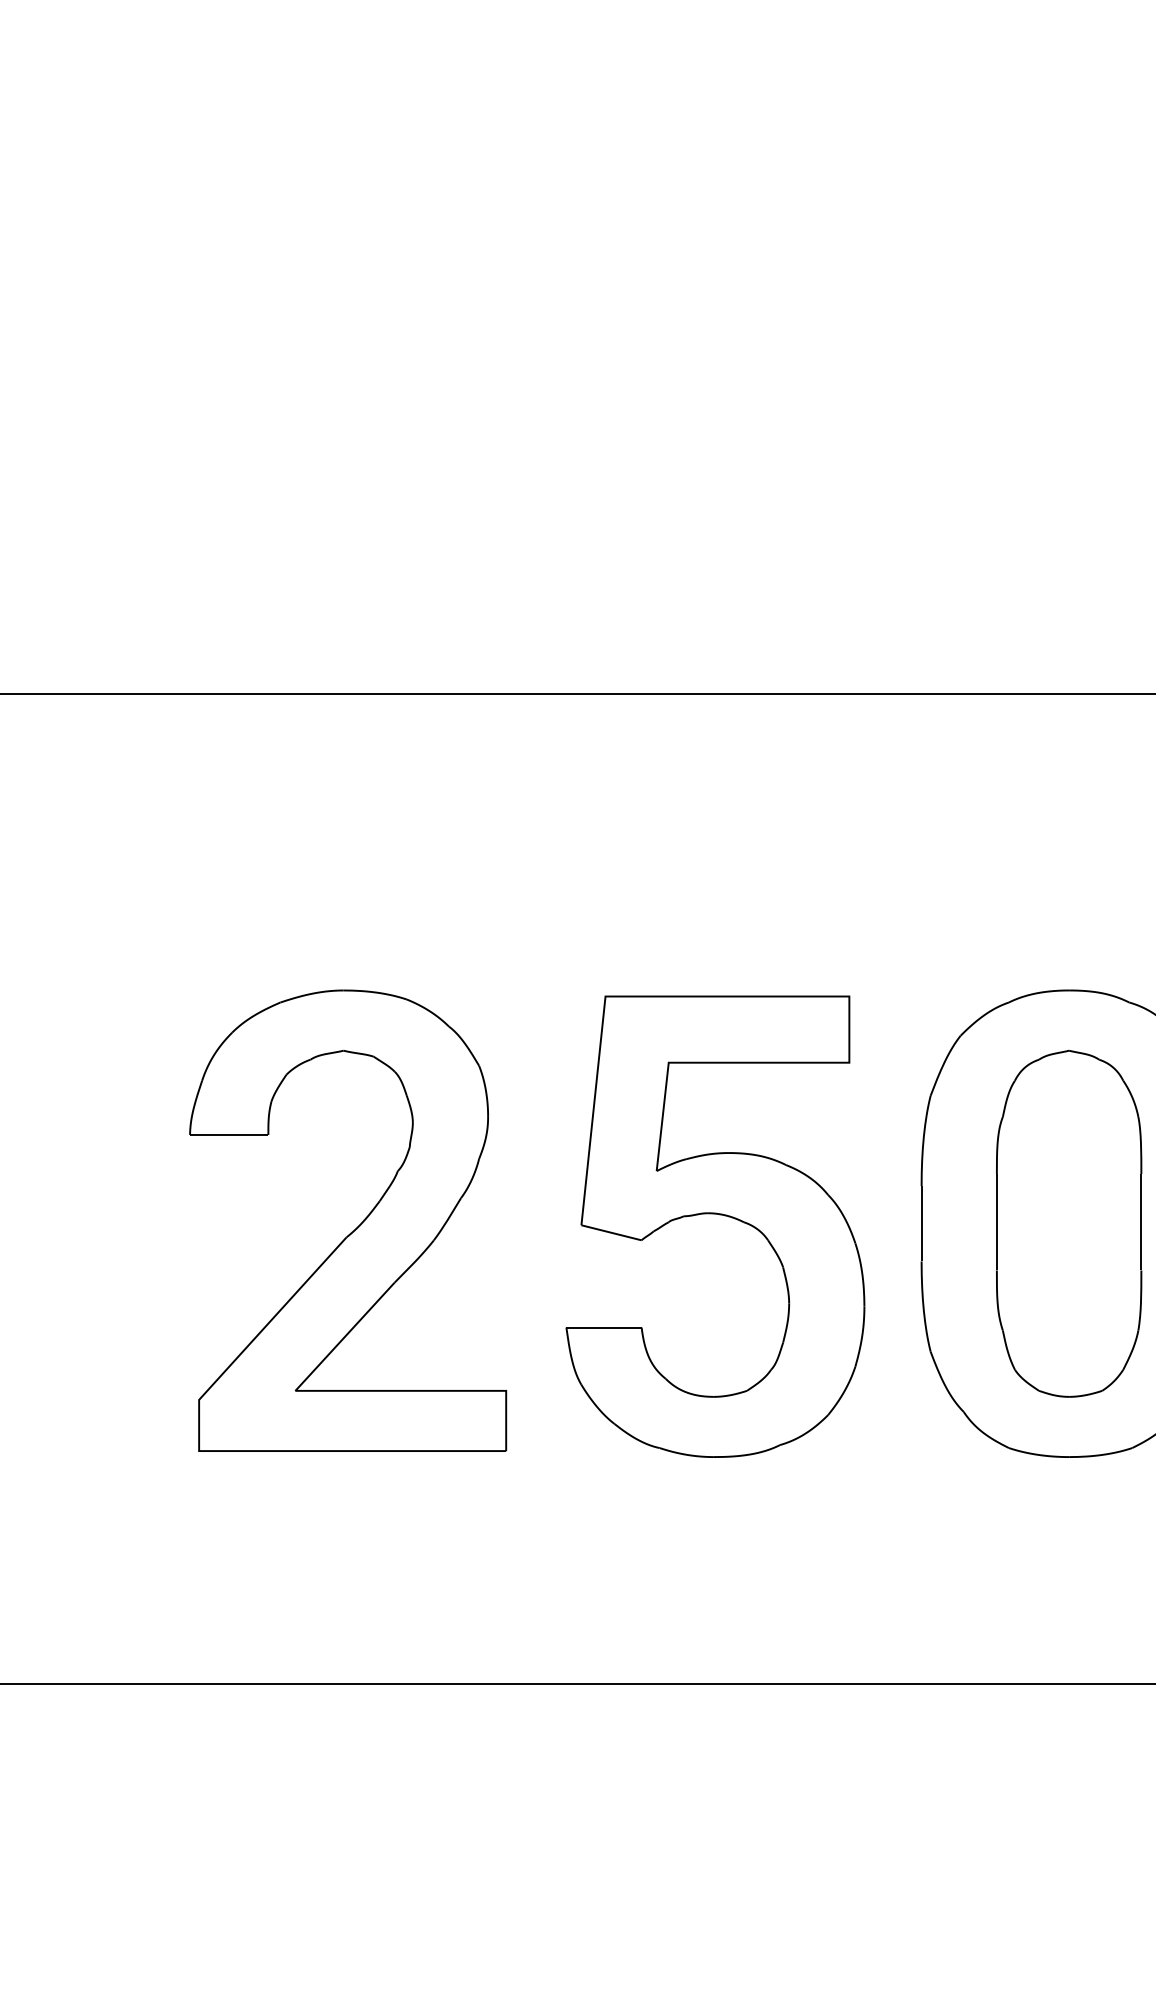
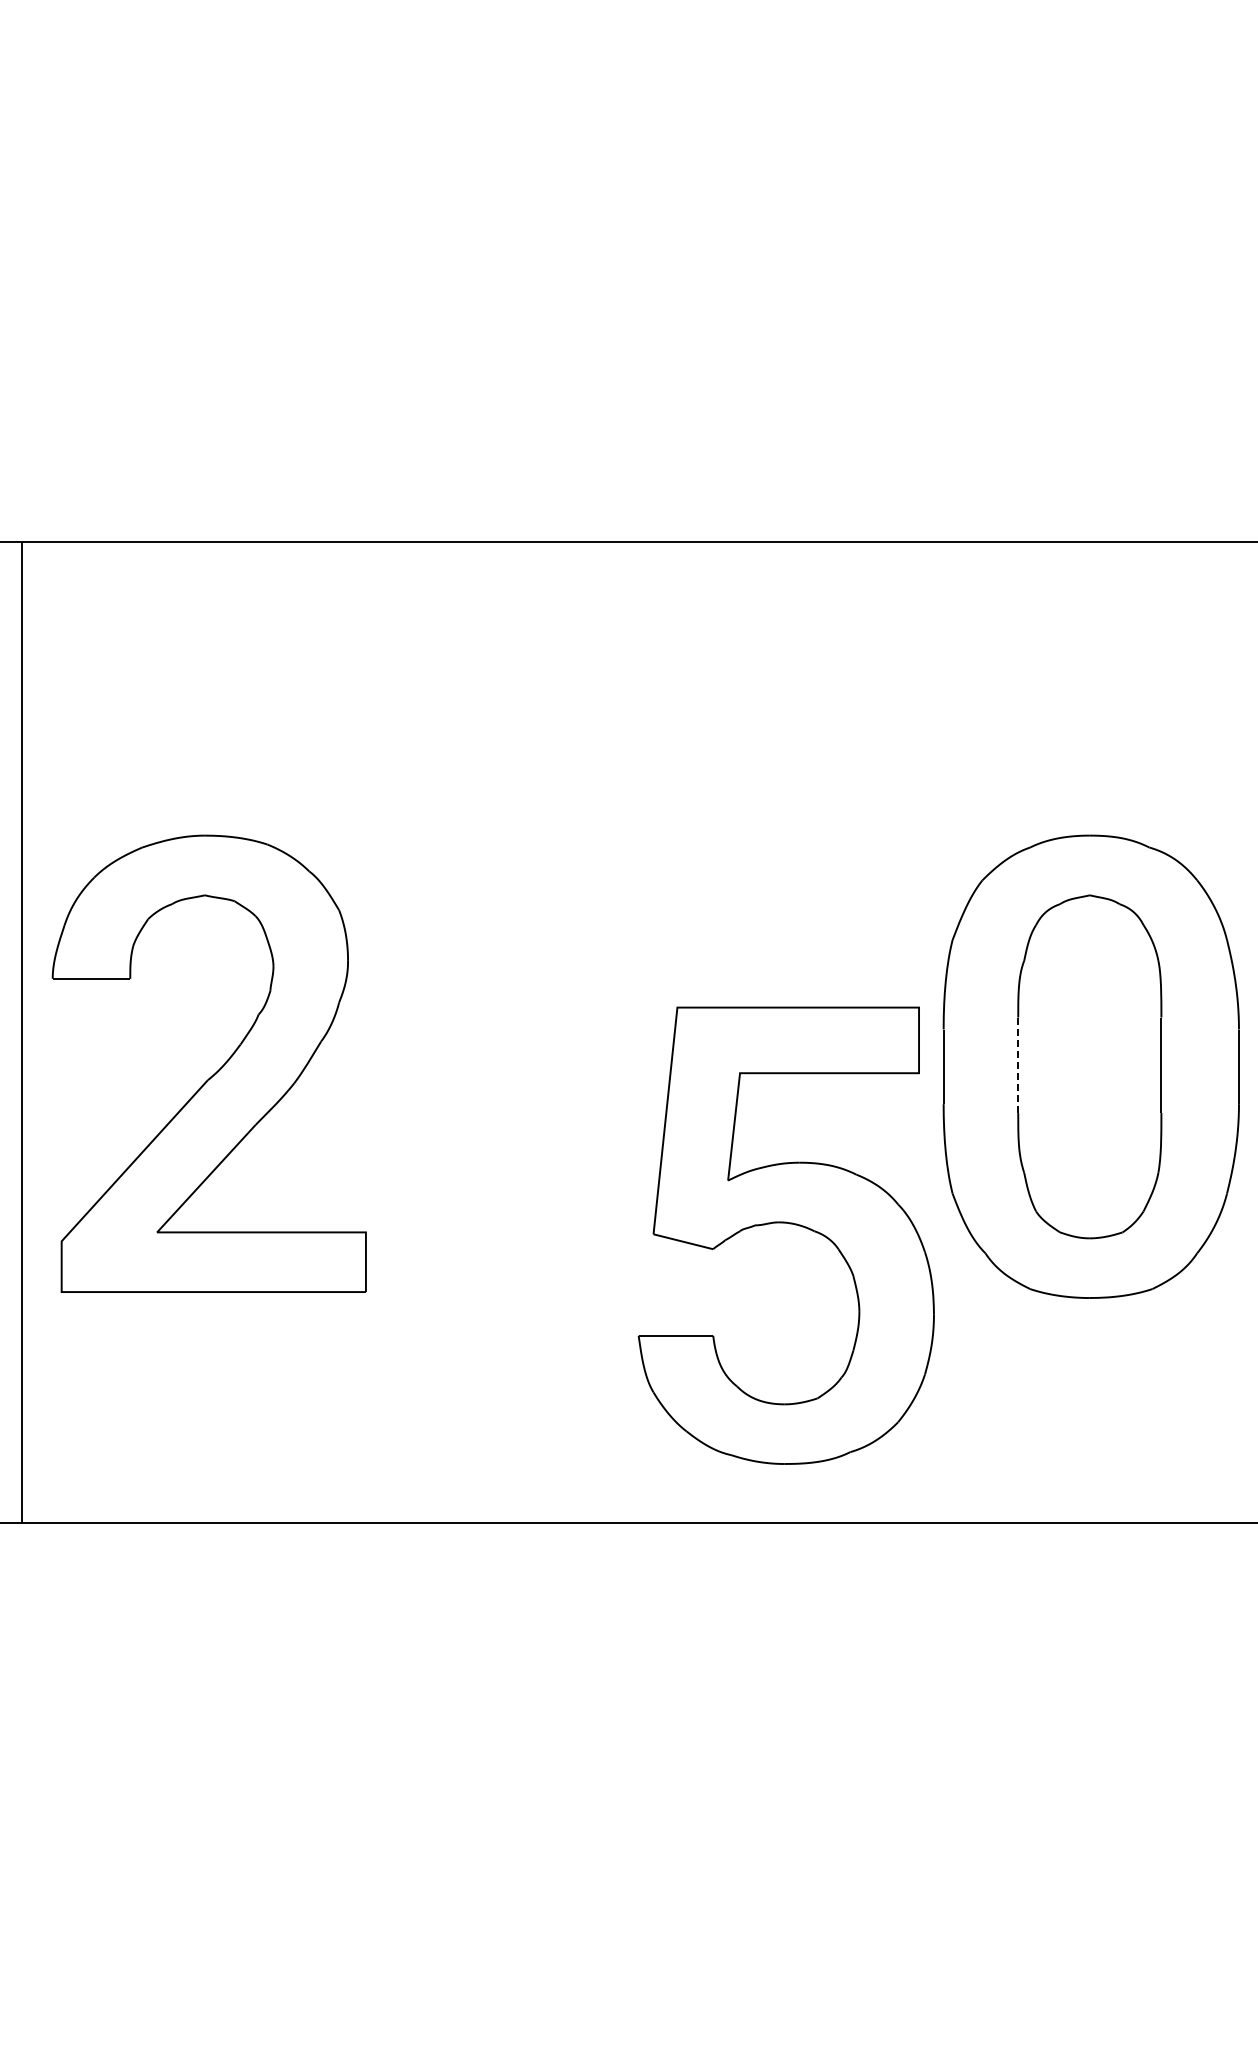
part: (718, 1215) -> (789, 1224), moved
line: (997, 1222) -> (1018, 1065), solid -> dashed
part: (355, 1228) -> (216, 1071), moved

